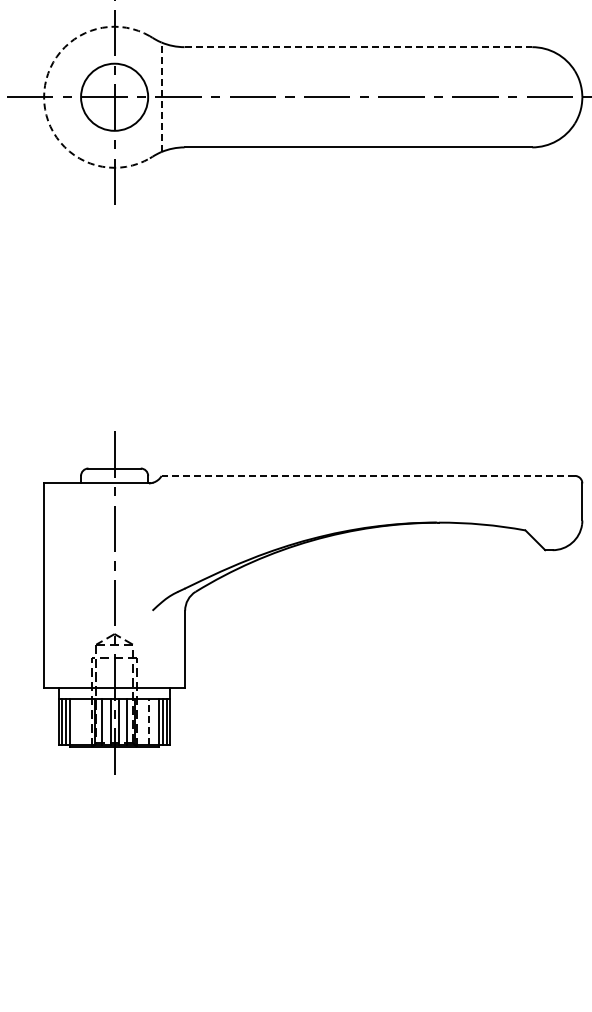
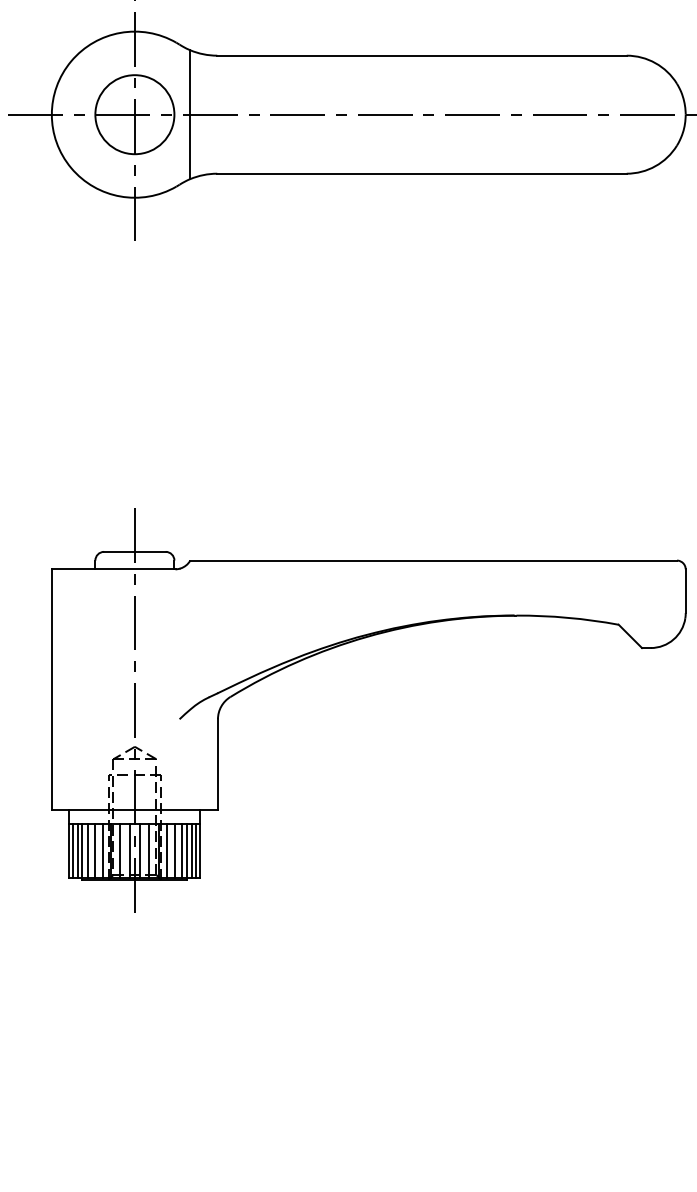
line: (358, 47) -> (422, 56), dashed -> solid
arc: (44, 97) -> (52, 114), dashed -> solid
line: (161, 97) -> (190, 114), dashed -> solid
line: (368, 475) -> (433, 560), dashed -> solid
line: (148, 721) -> (174, 849), dashed -> solid
line: (74, 722) -> (87, 850), added
line: (80, 722) -> (94, 850), added
line: (87, 722) -> (102, 850), added
line: (141, 722) -> (166, 850), added
line: (154, 722) -> (181, 850), added

